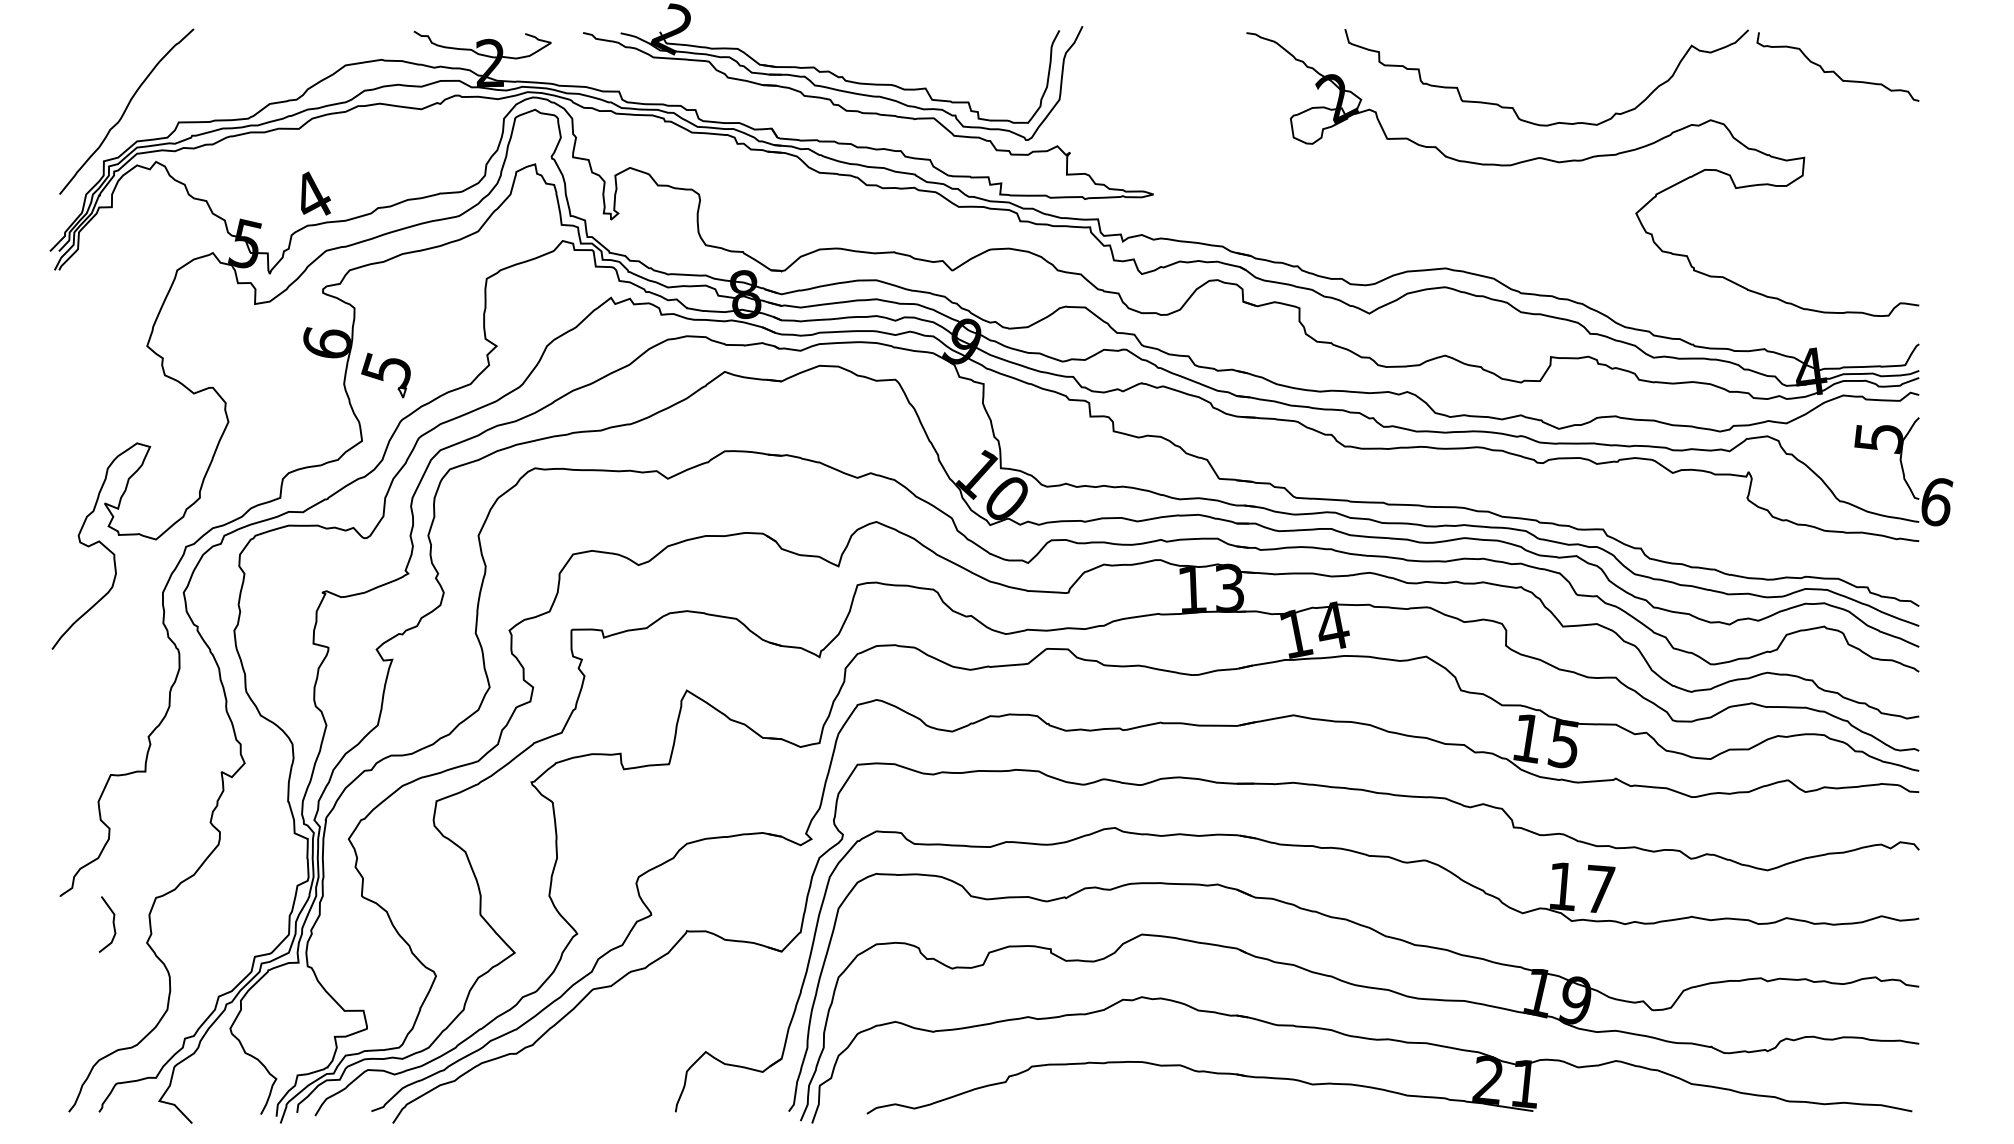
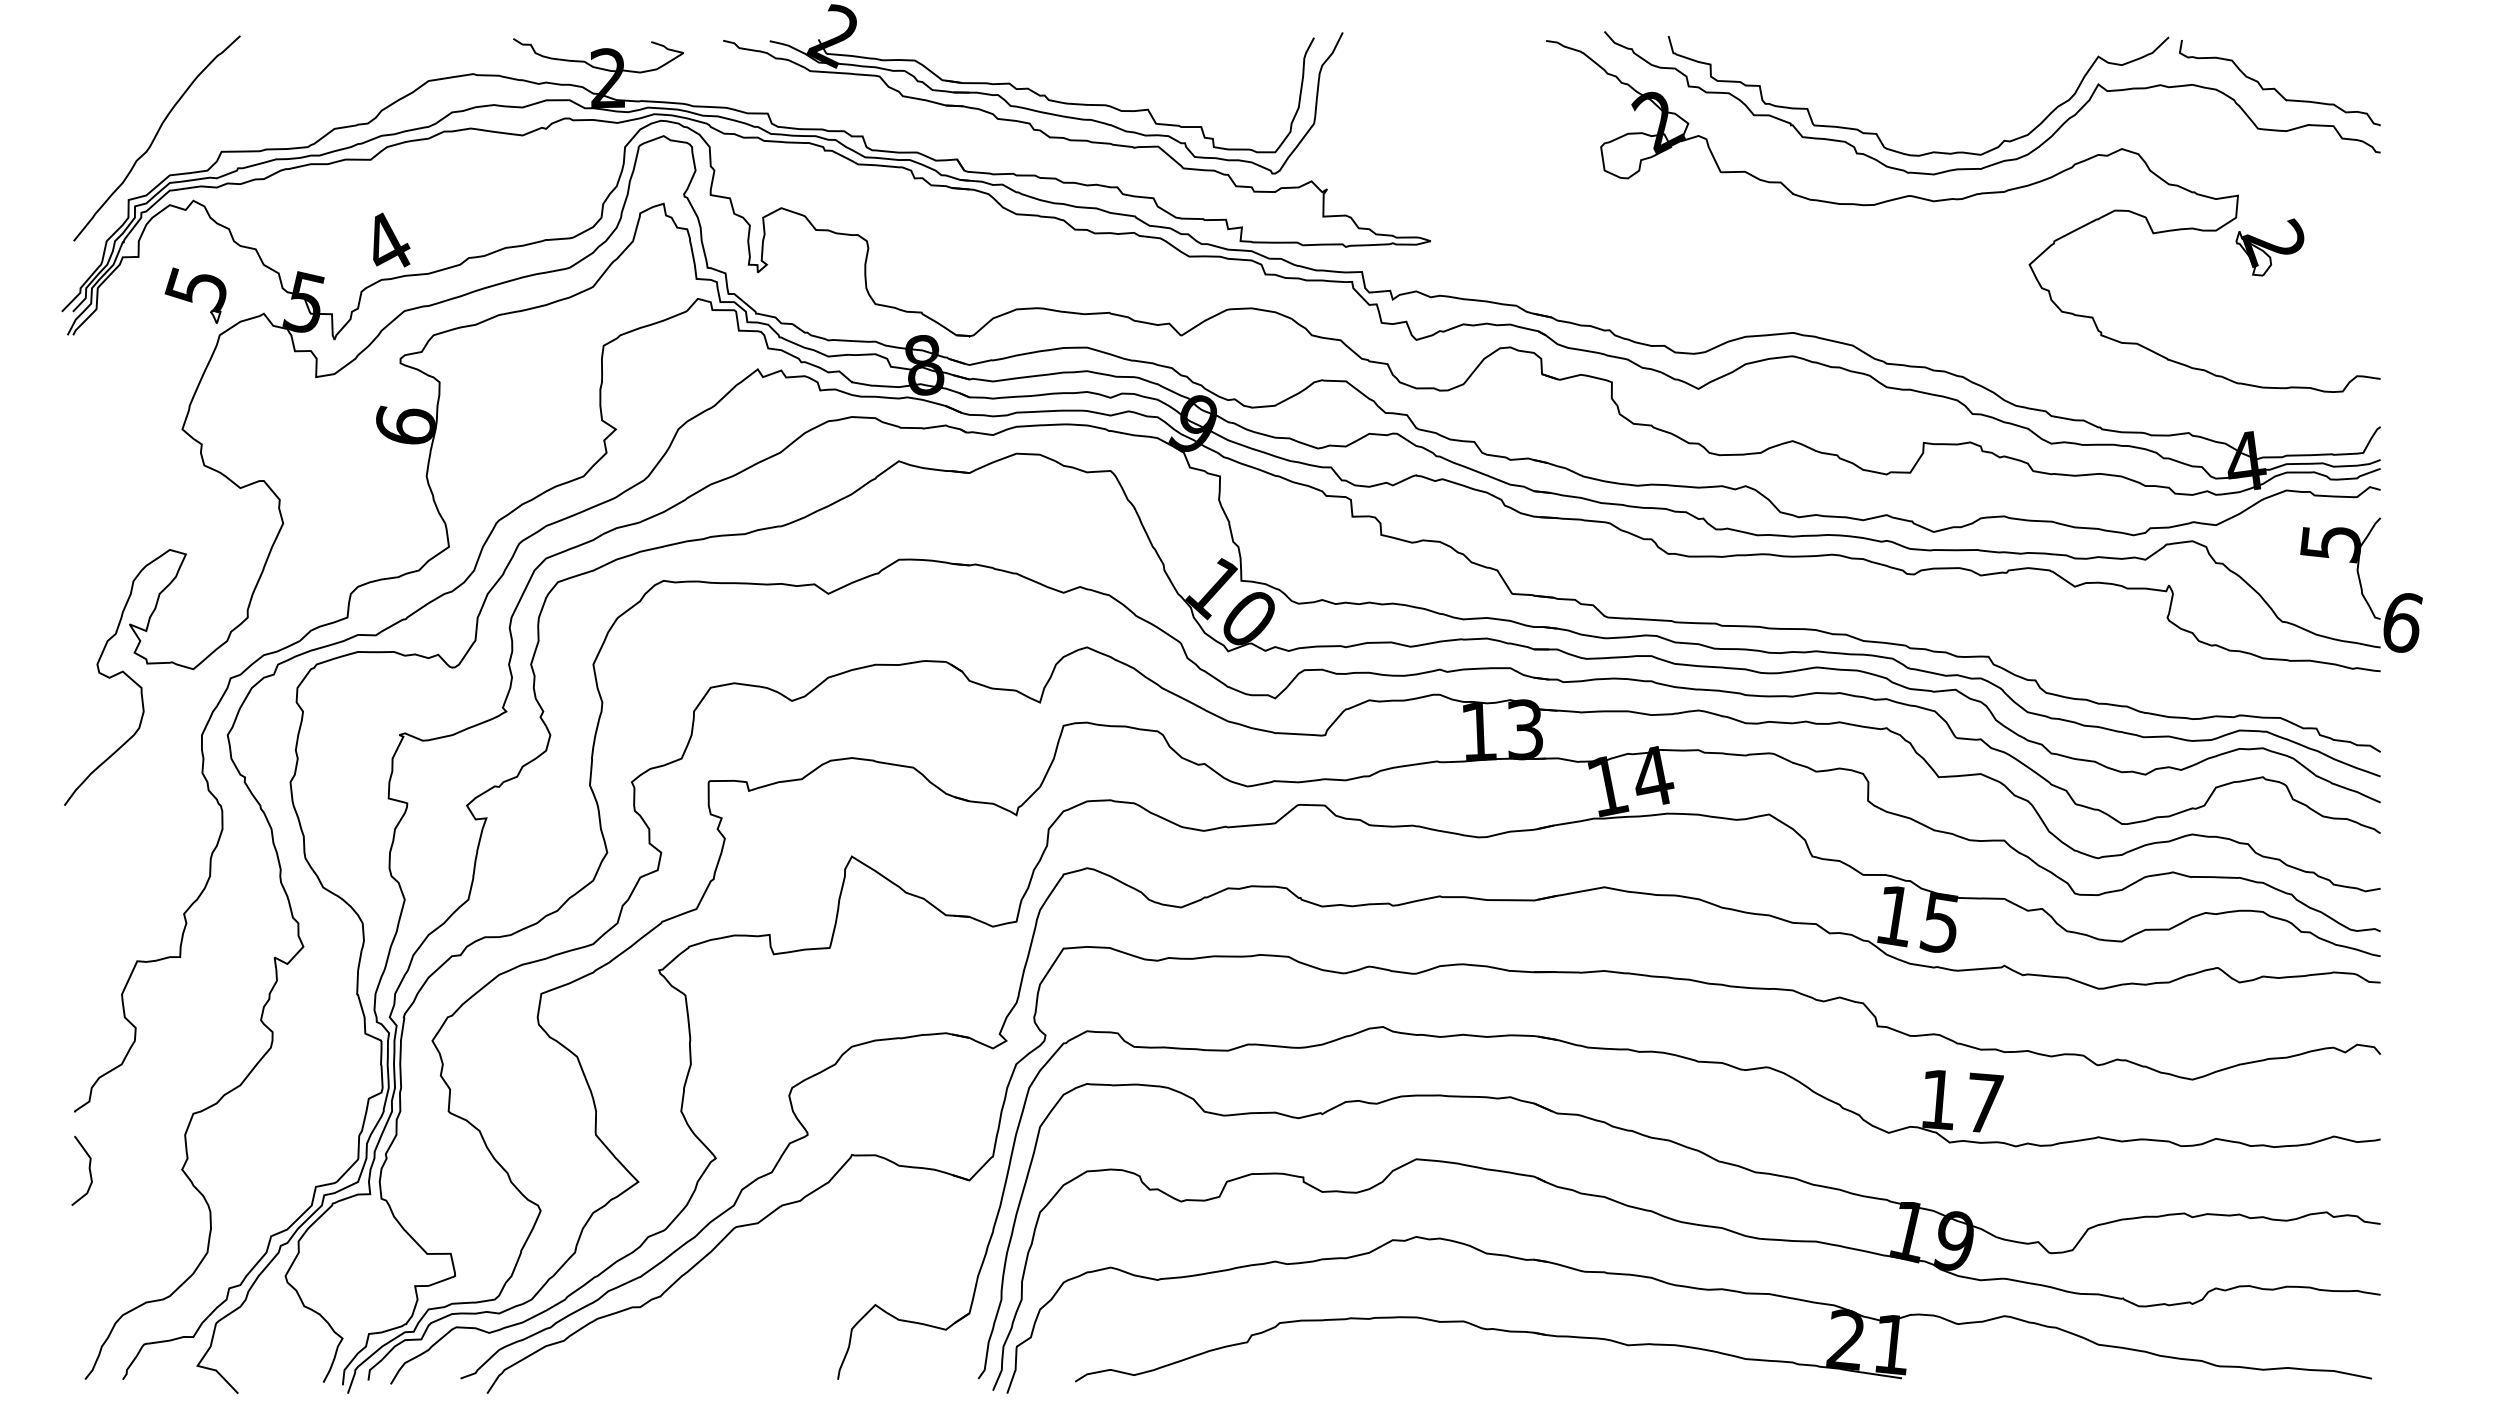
curve: (1616, 128) -> (2005, 159), added
part: (1829, 199) -> (2269, 247), added
part: (385, 375) -> (195, 295), moved
curve: (112, 922) -> (88, 1168), moved

